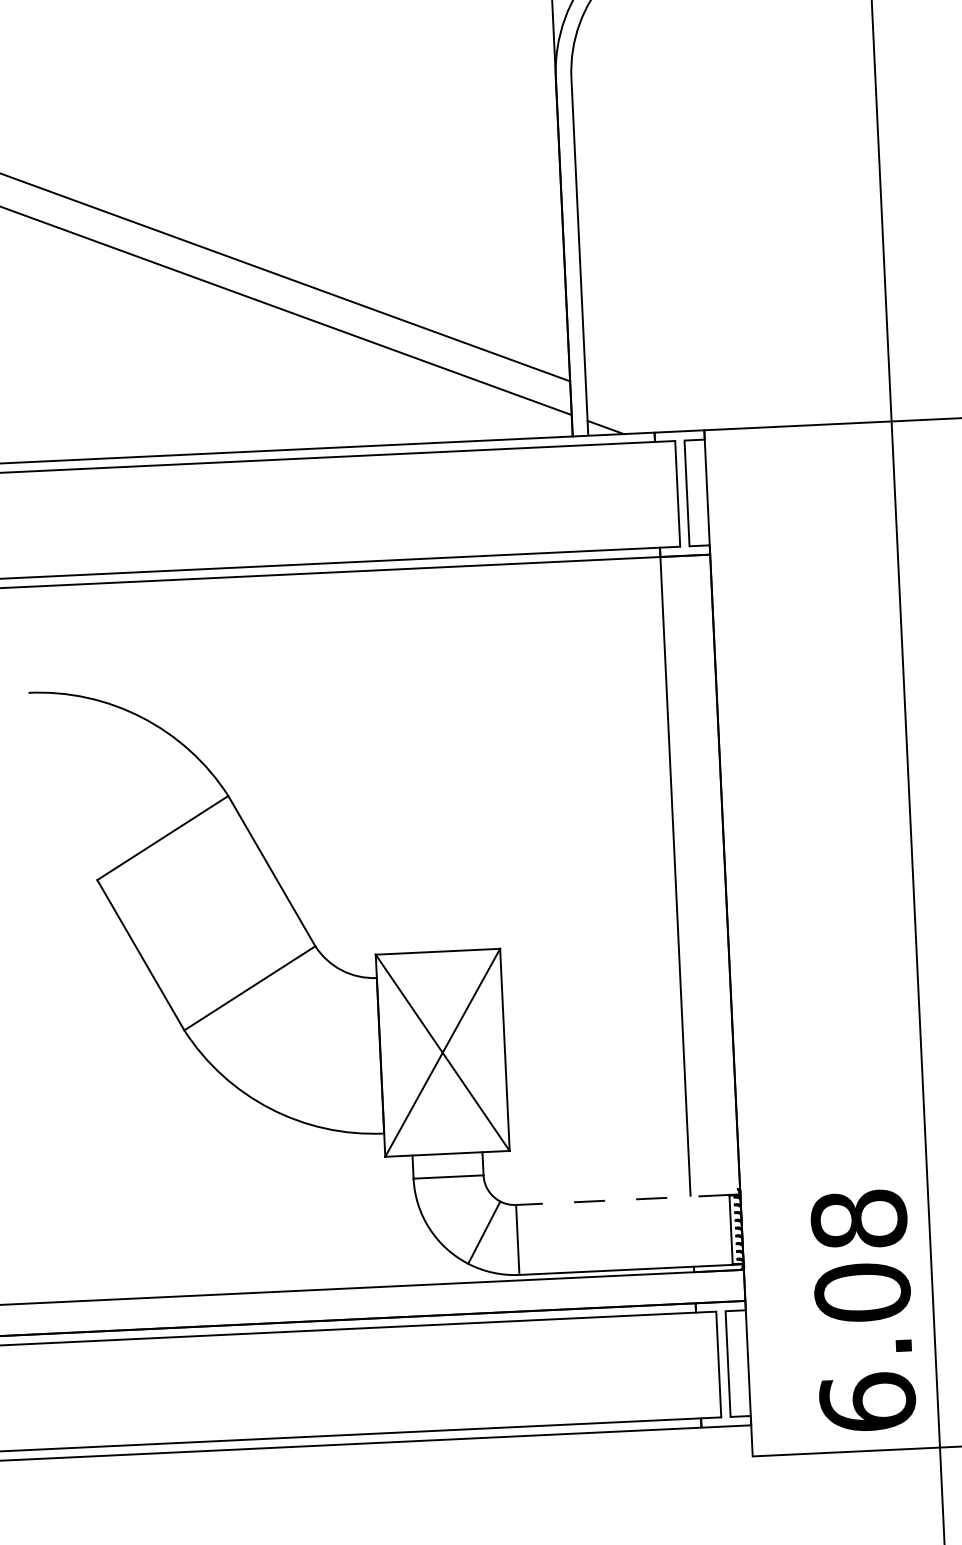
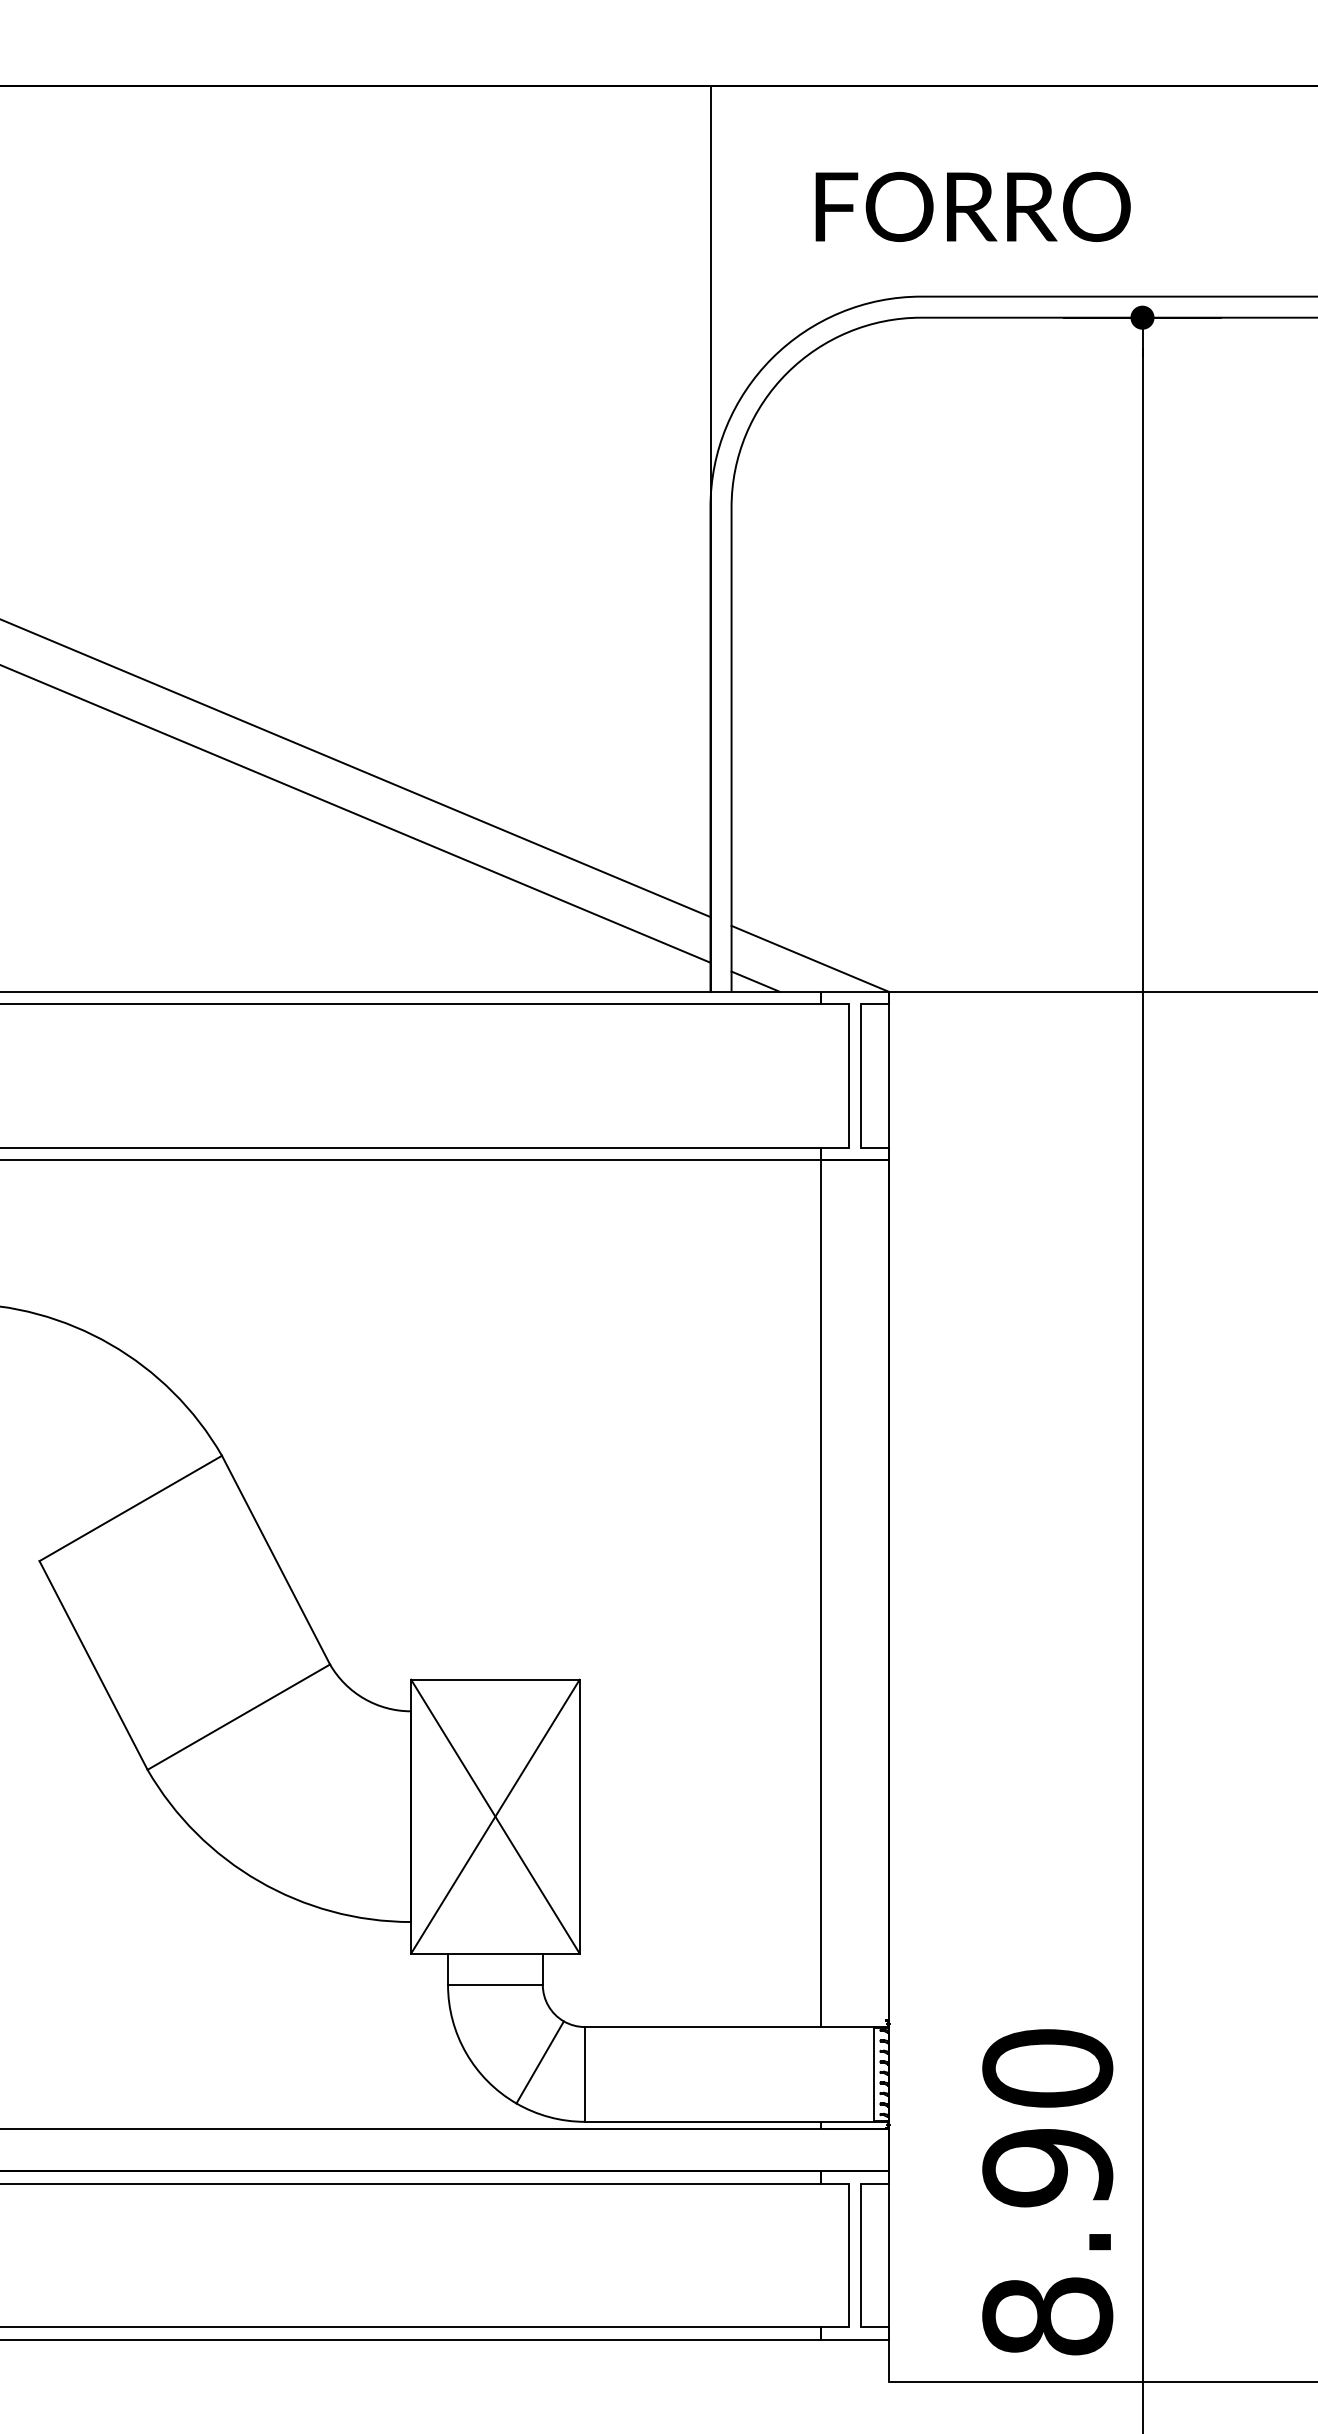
line: (644, 408) -> (809, 958), added
line: (622, 1200) -> (729, 2027), dashed -> solid
text: (863, 1311) -> (1047, 2192), 6.08 -> 8.90

